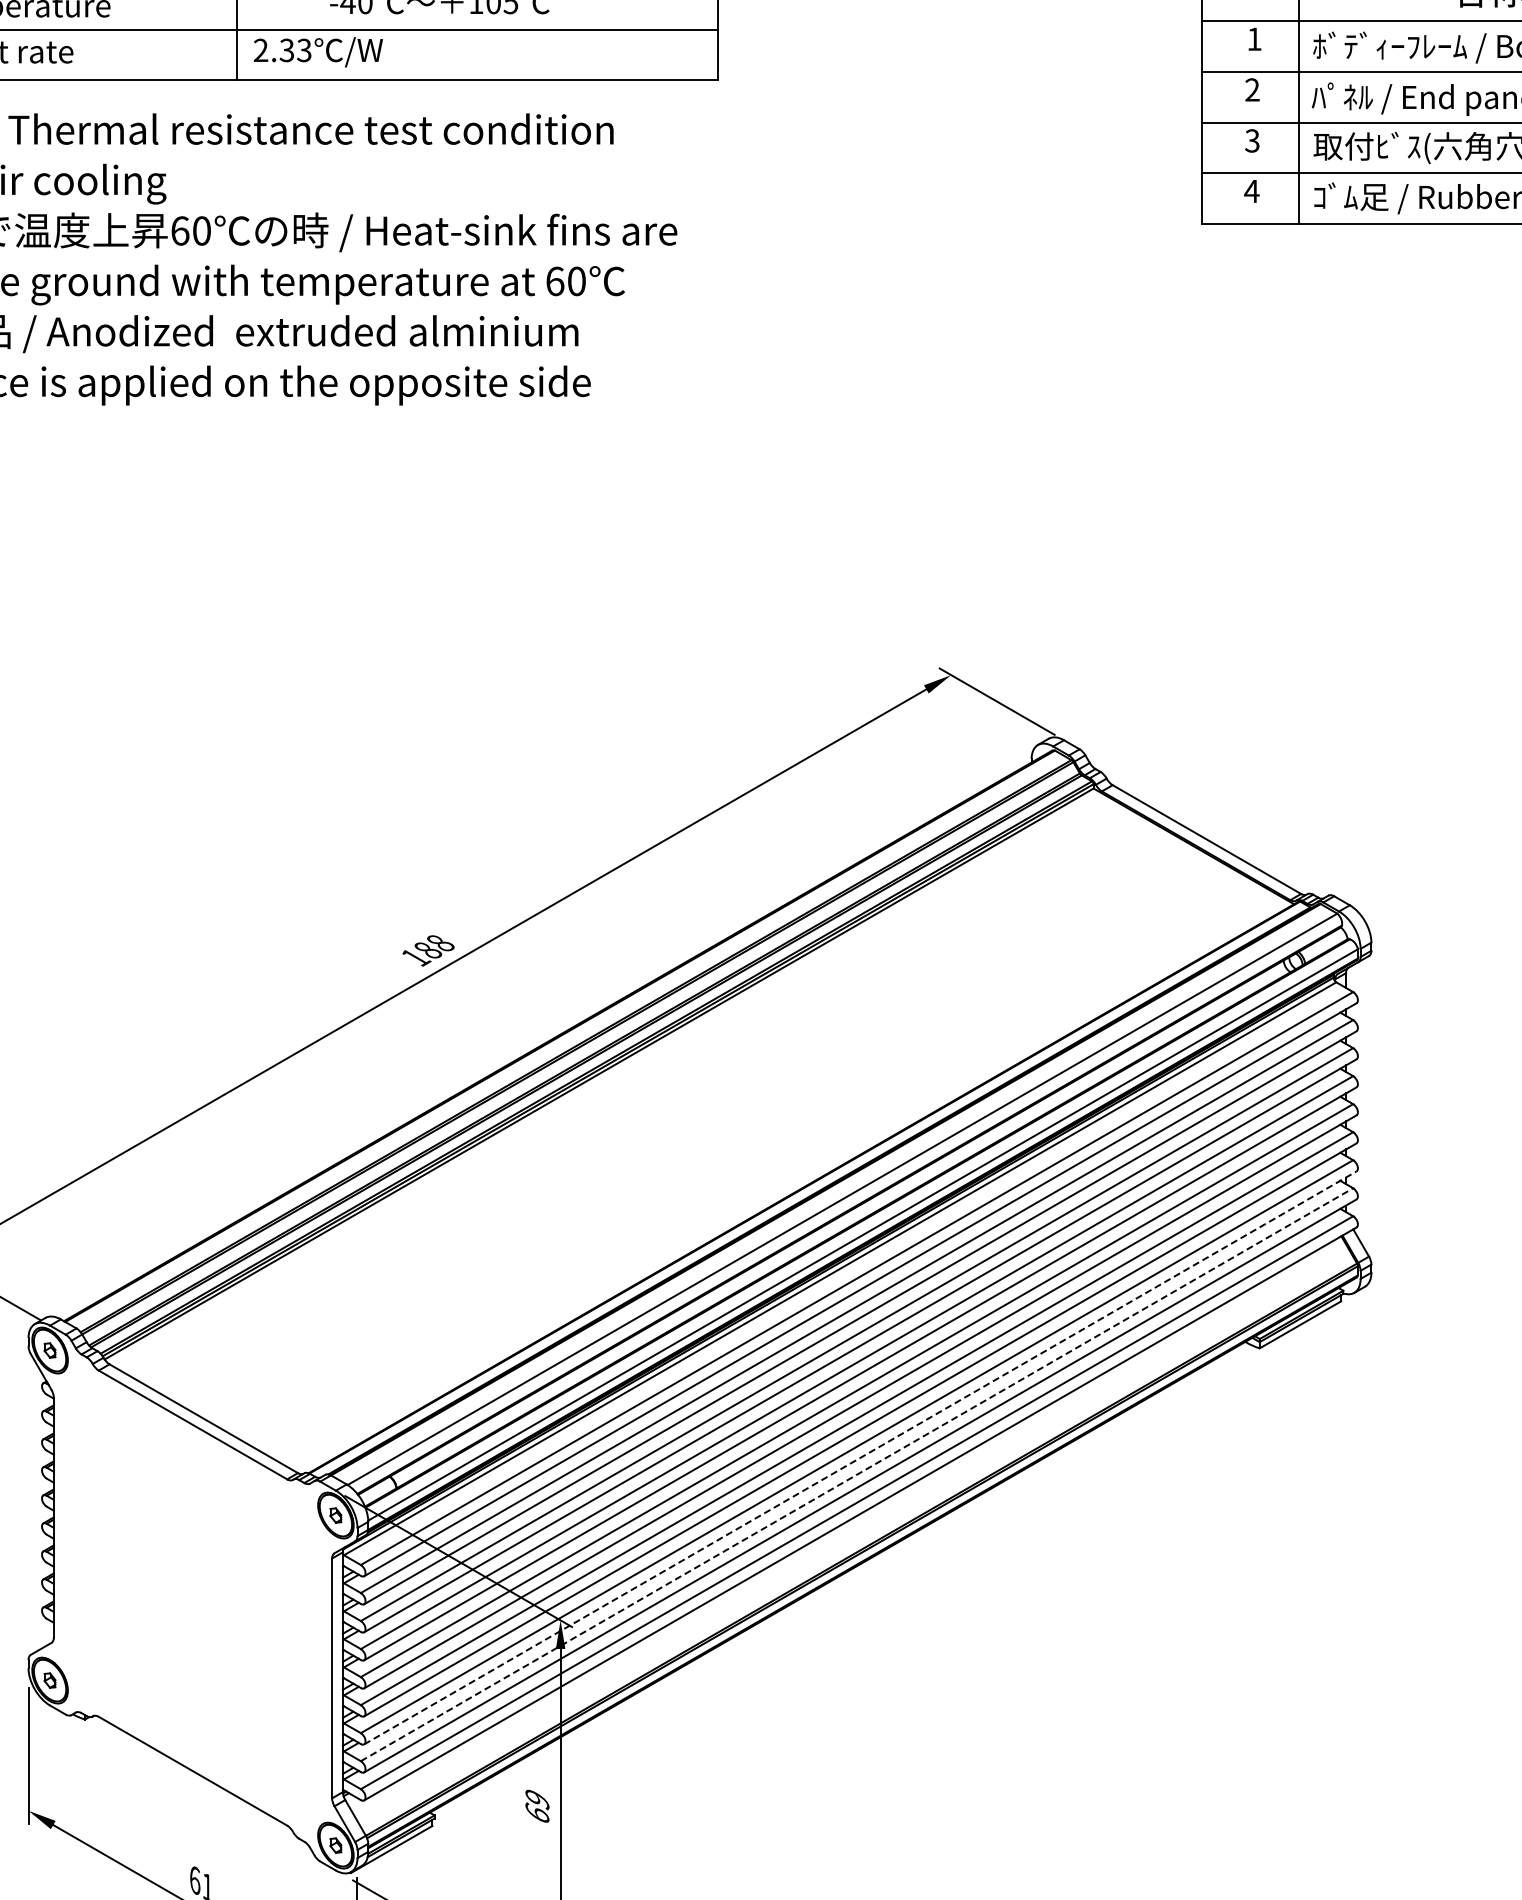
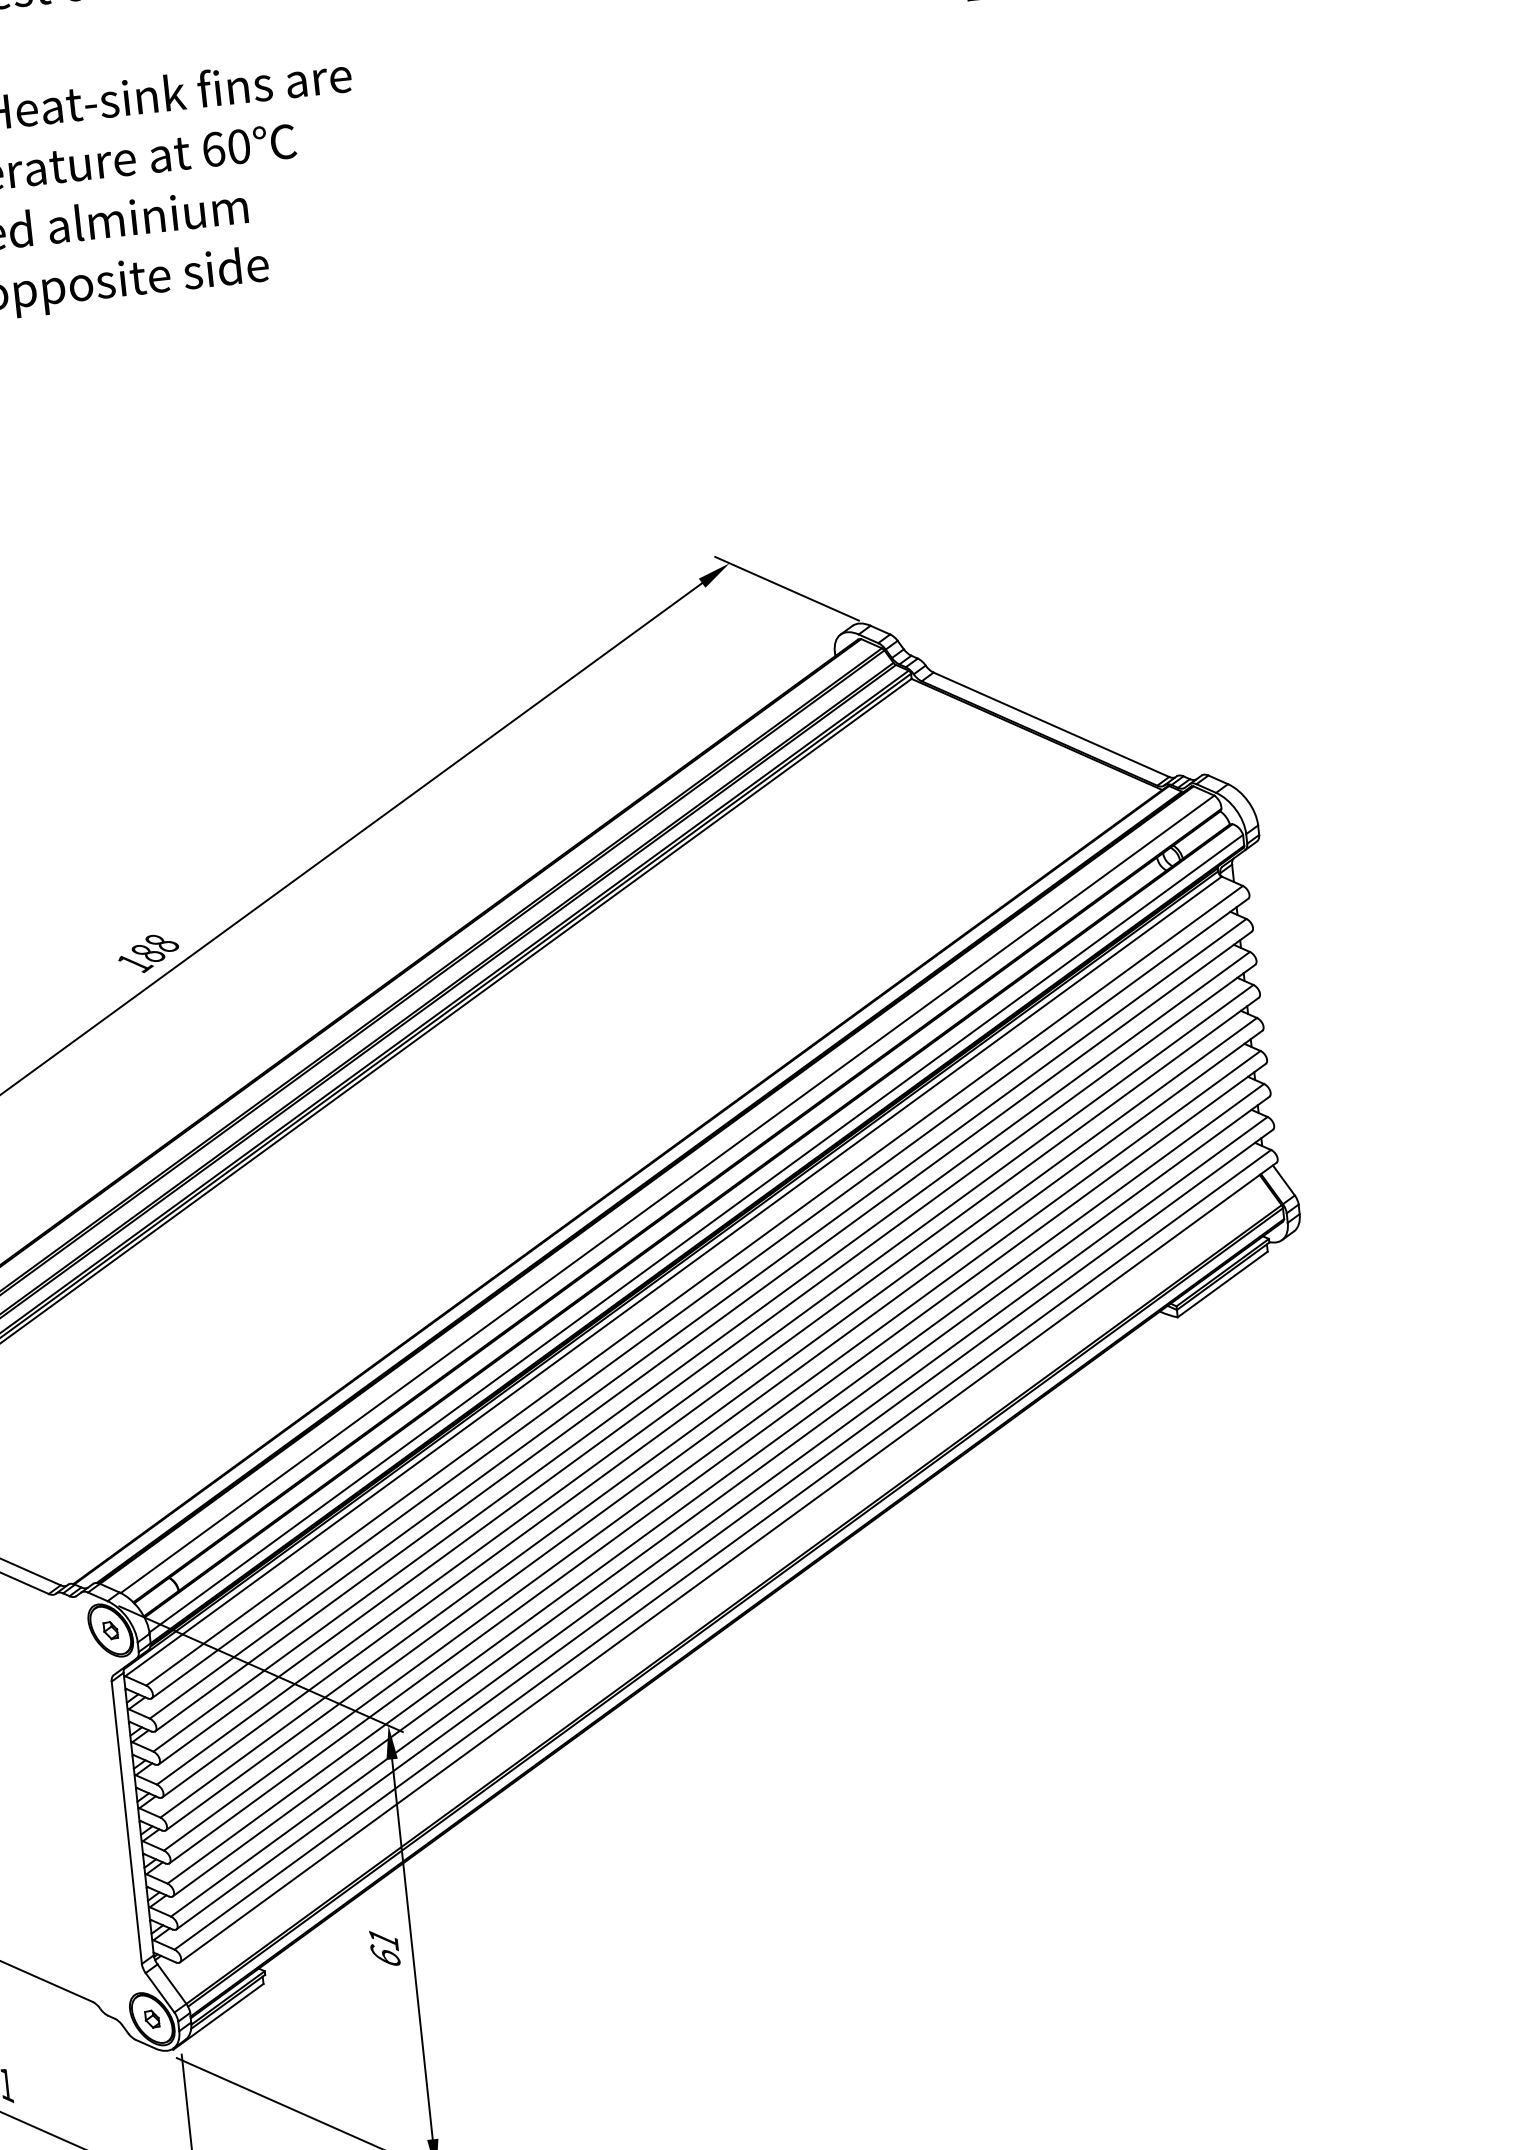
line: (860, 1457) -> (721, 1496), dashed -> solid
line: (857, 1474) -> (719, 1516), dashed -> solid
text: (537, 1799) -> (383, 1939), 69 -> 61

